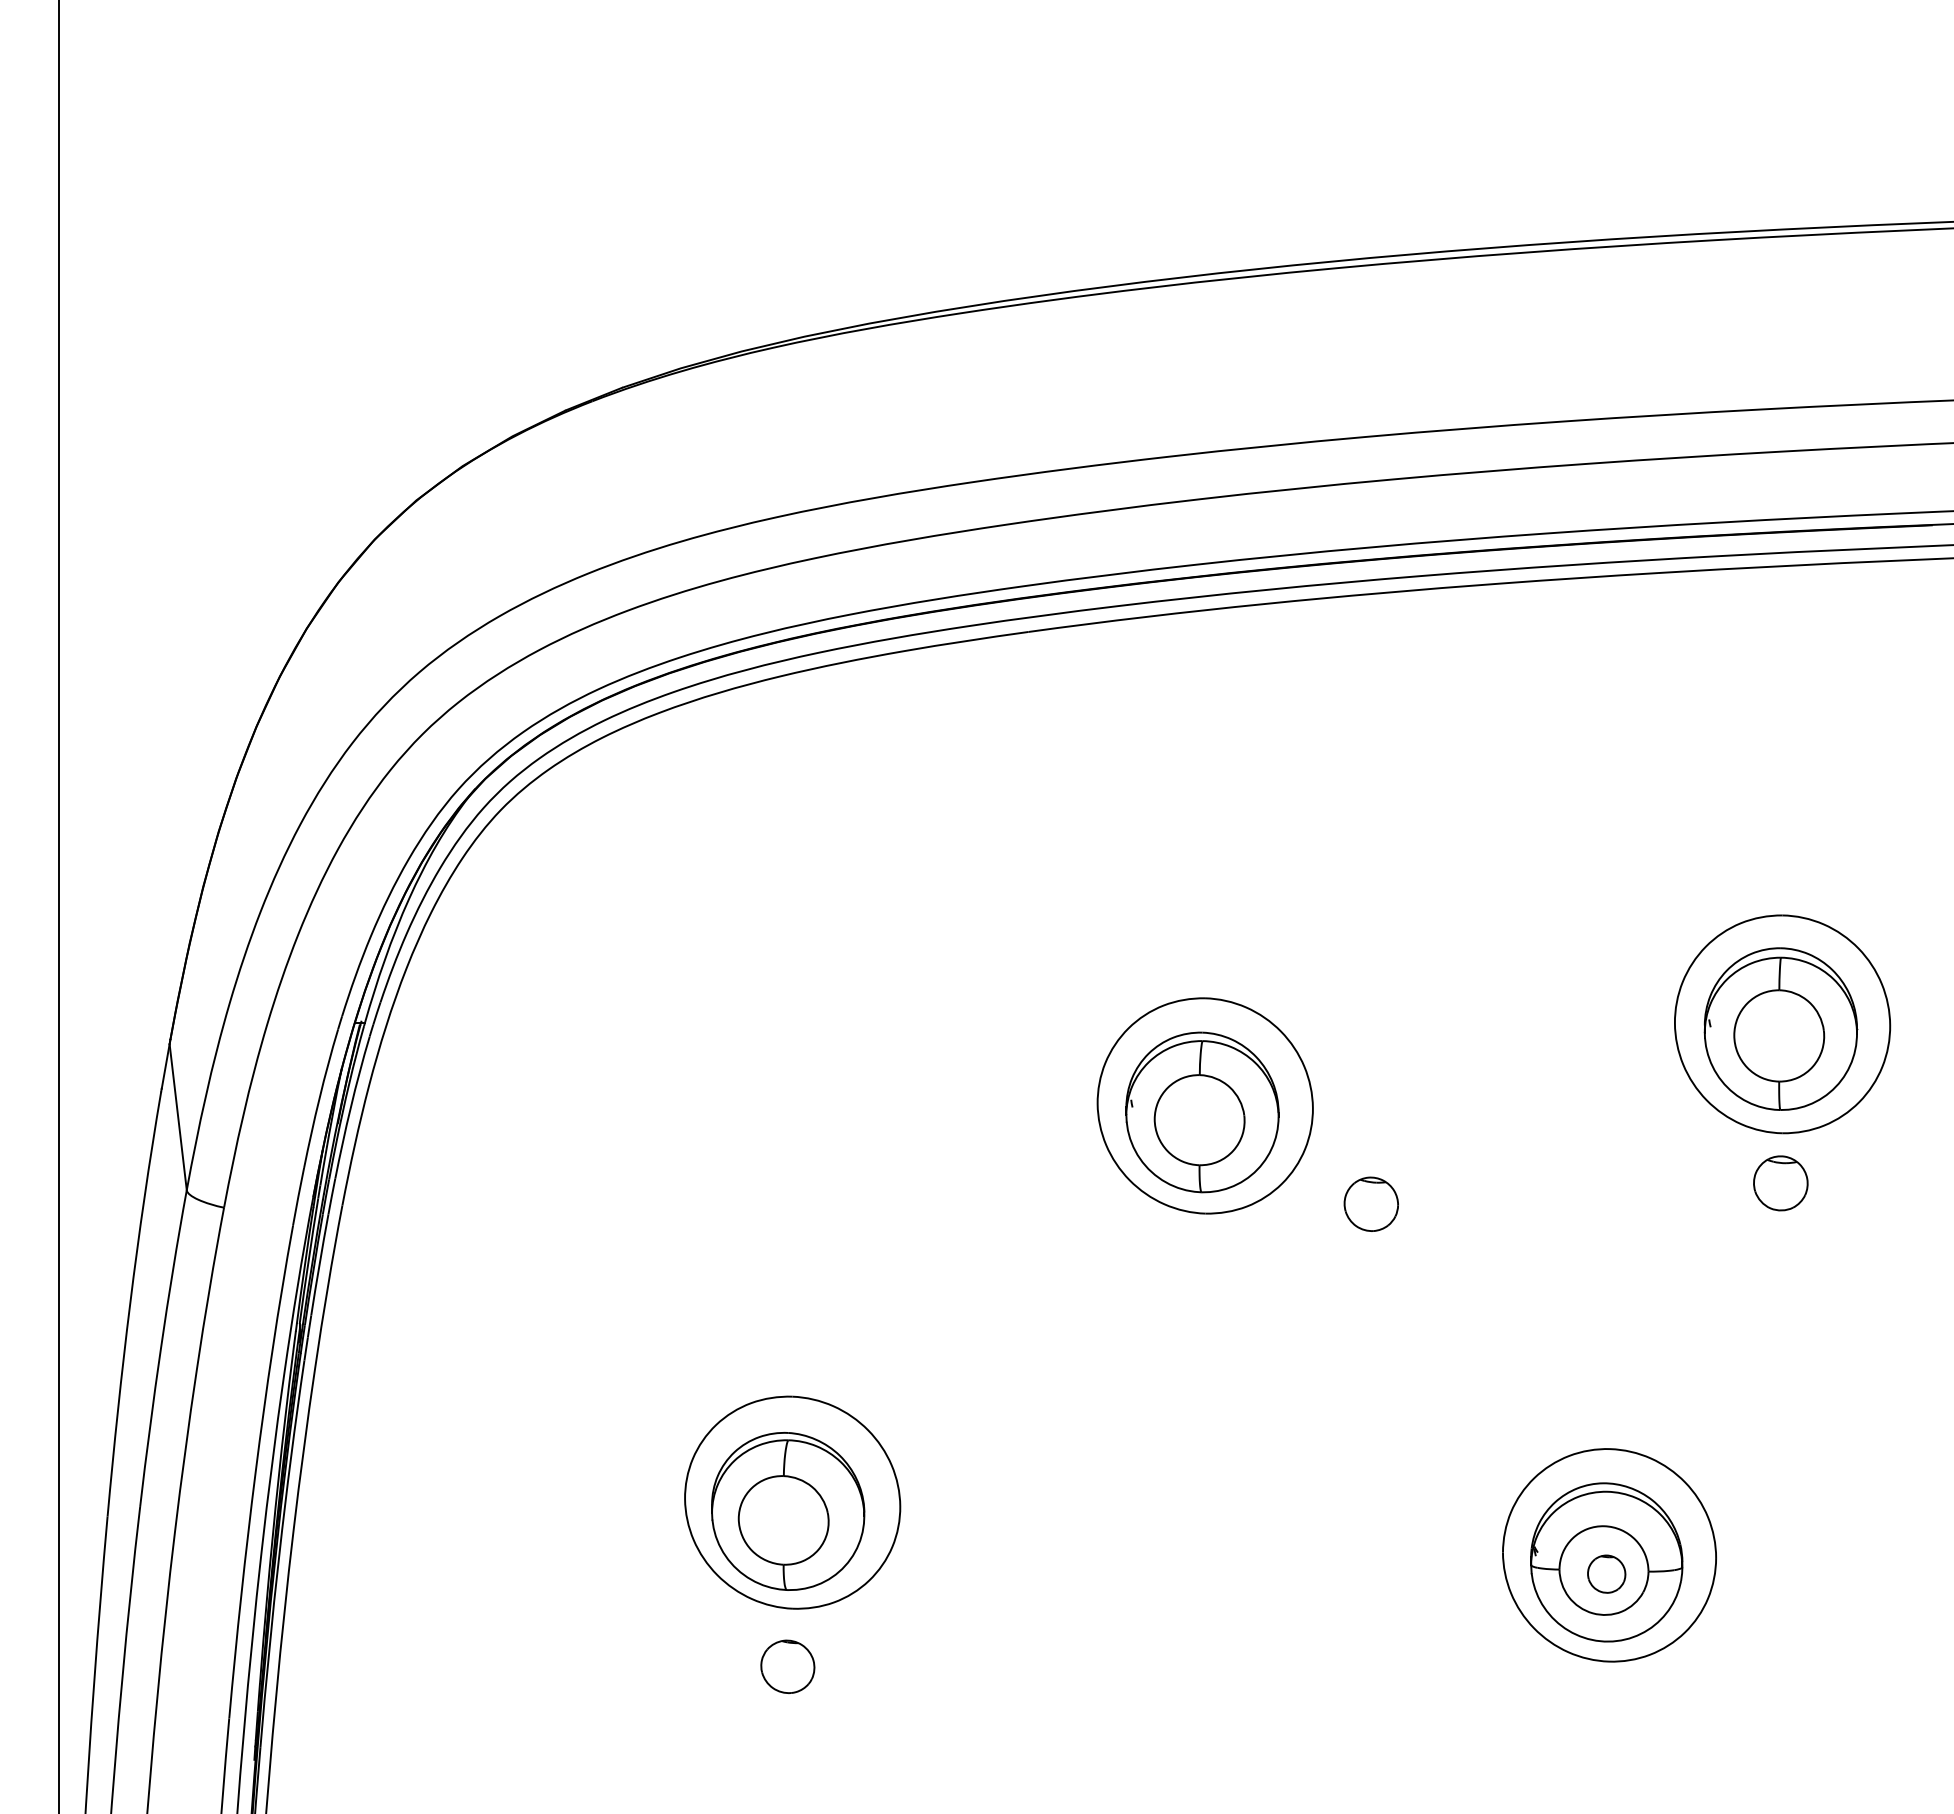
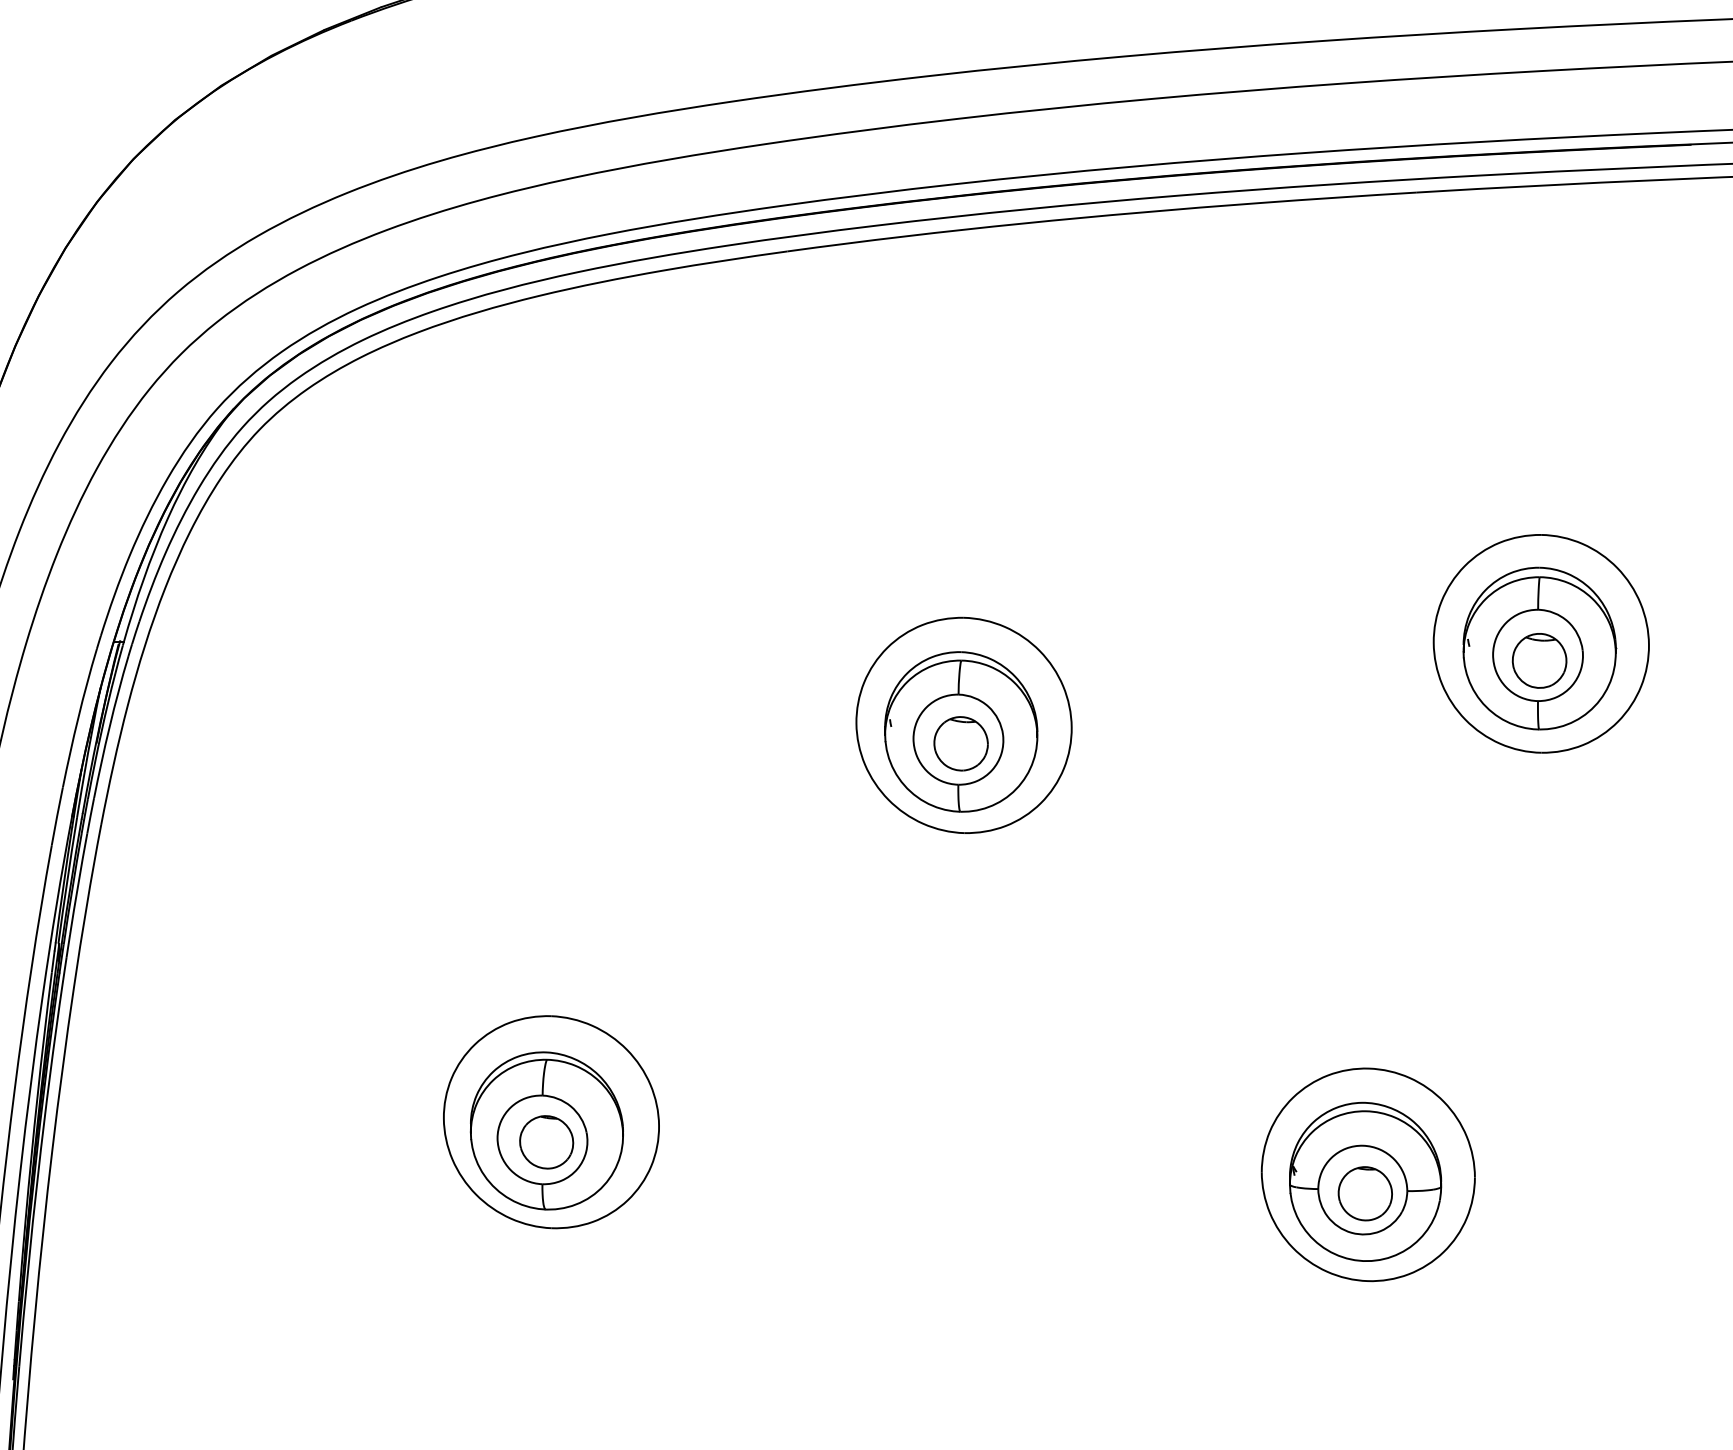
part: (1780, 1183) -> (1539, 661), moved
part: (1370, 1203) -> (960, 743), moved
part: (1606, 1573) -> (1365, 1193), size x1.43
part: (787, 1666) -> (546, 1142), moved

